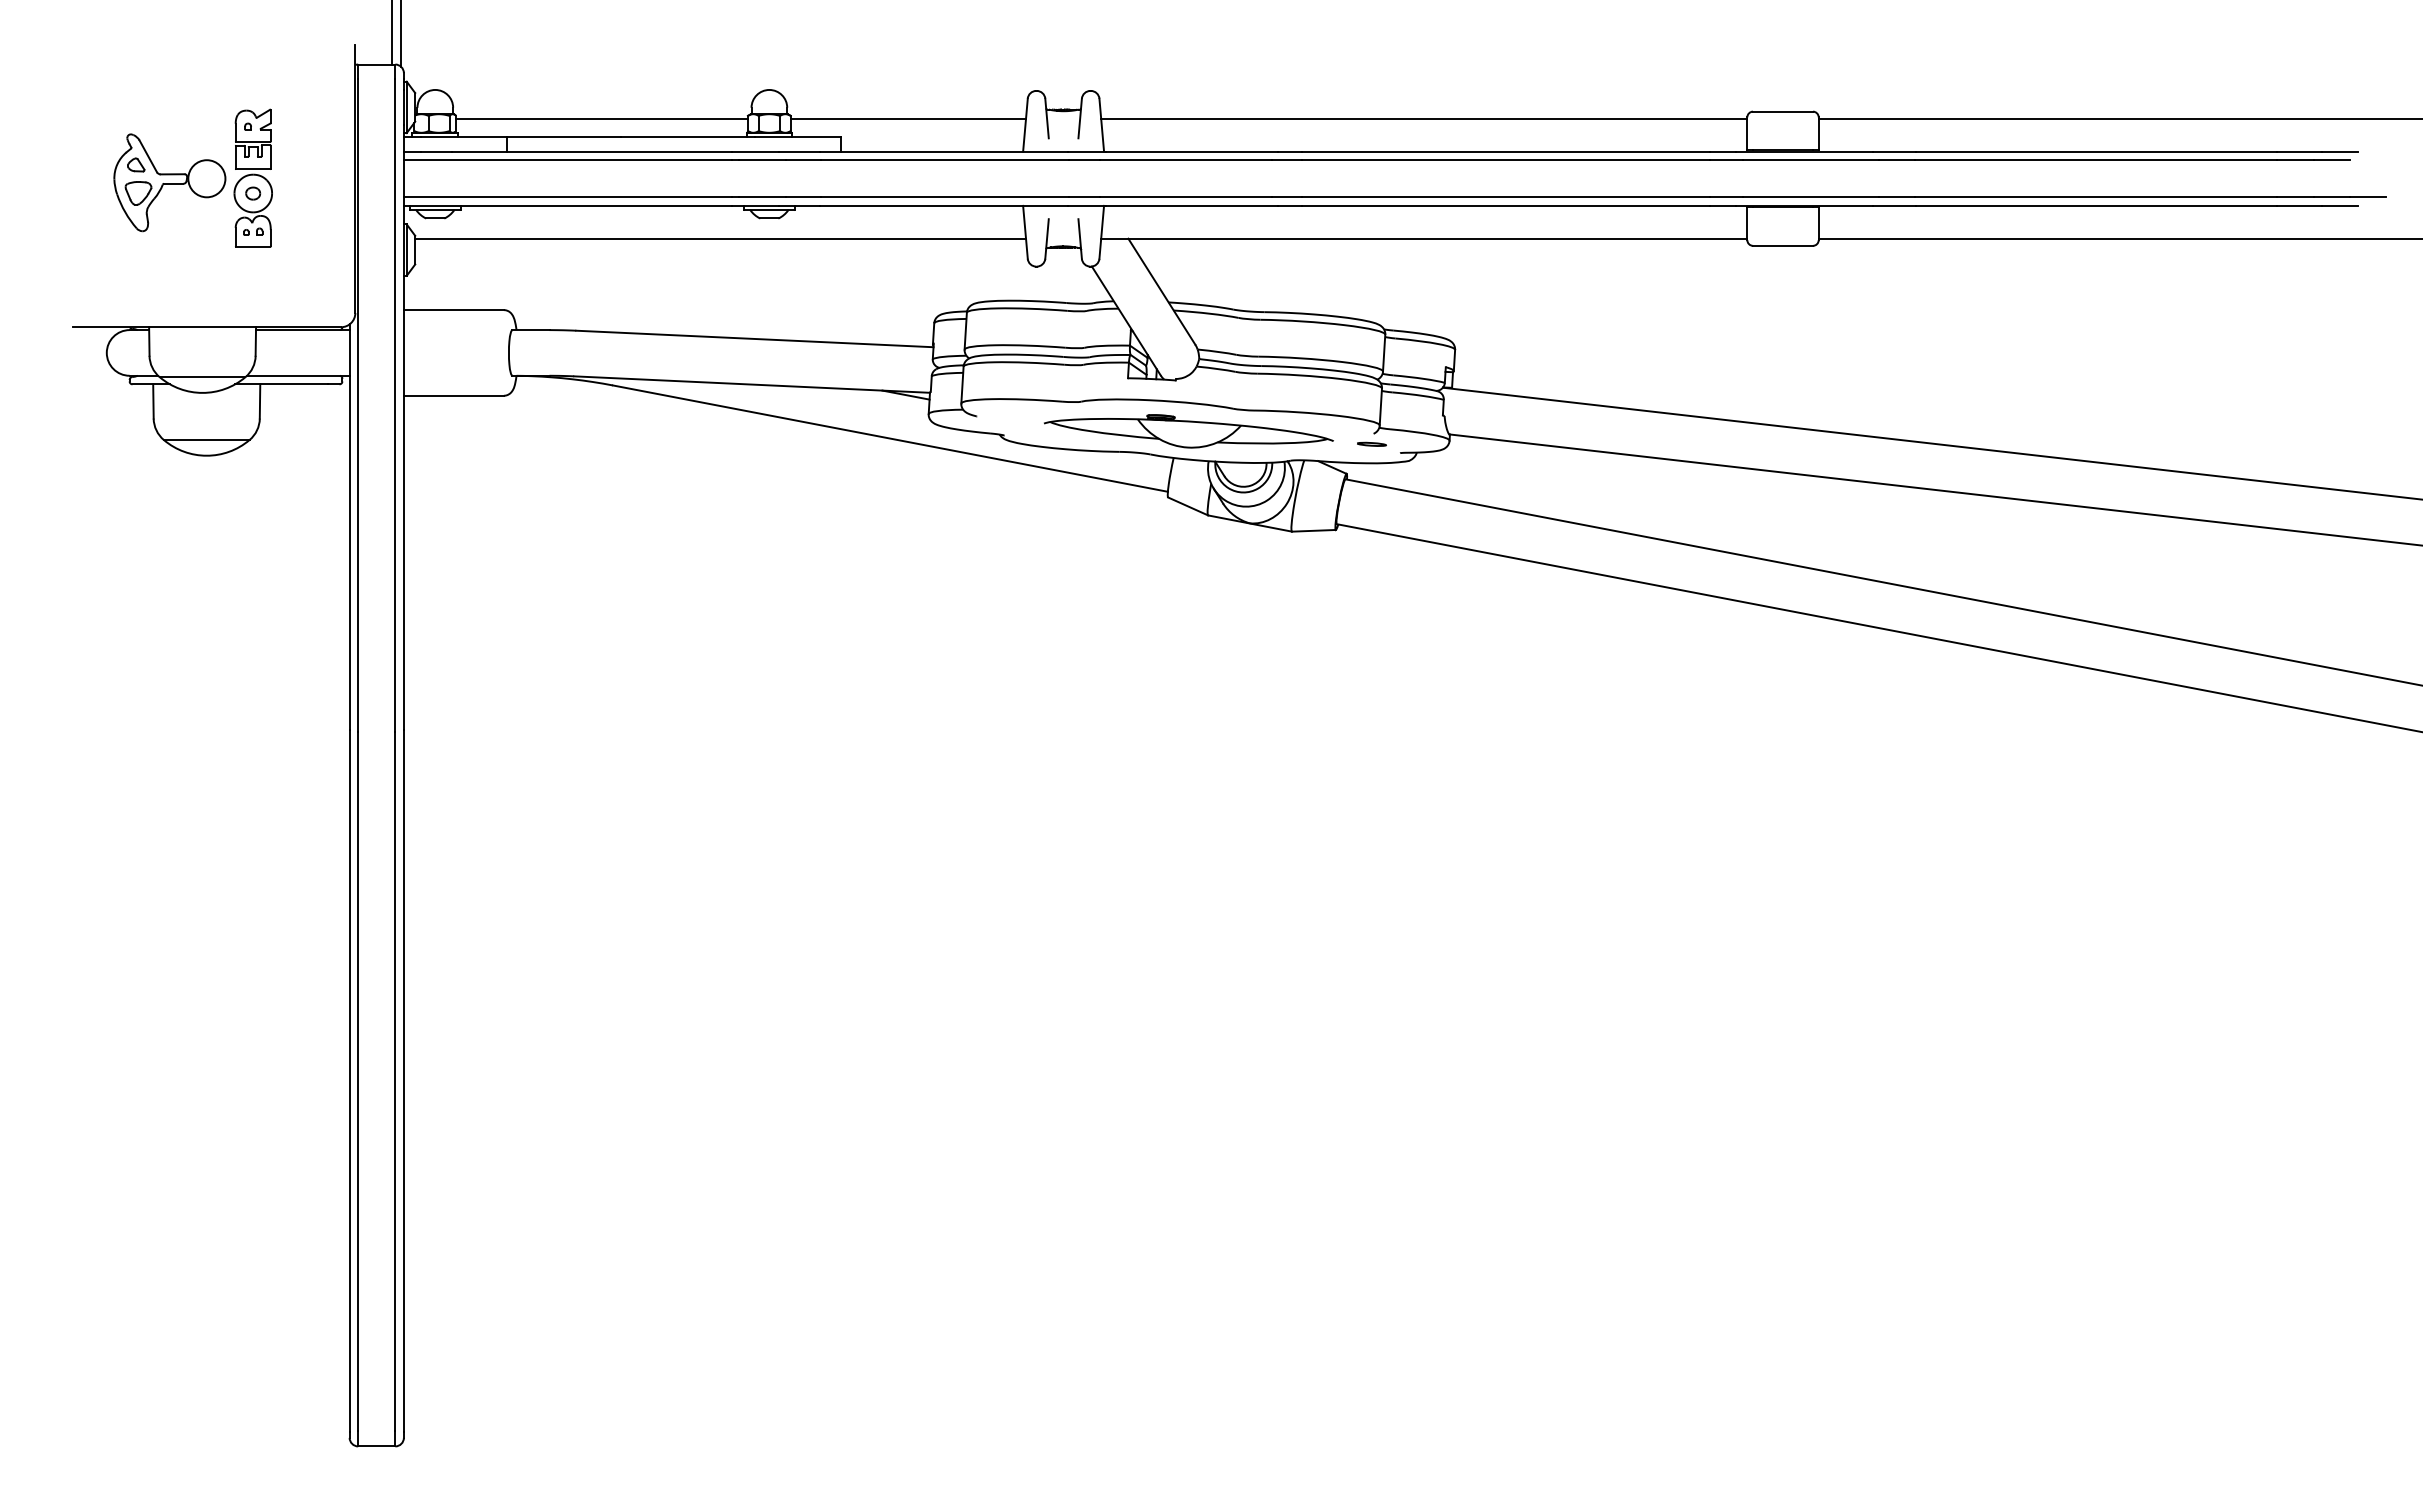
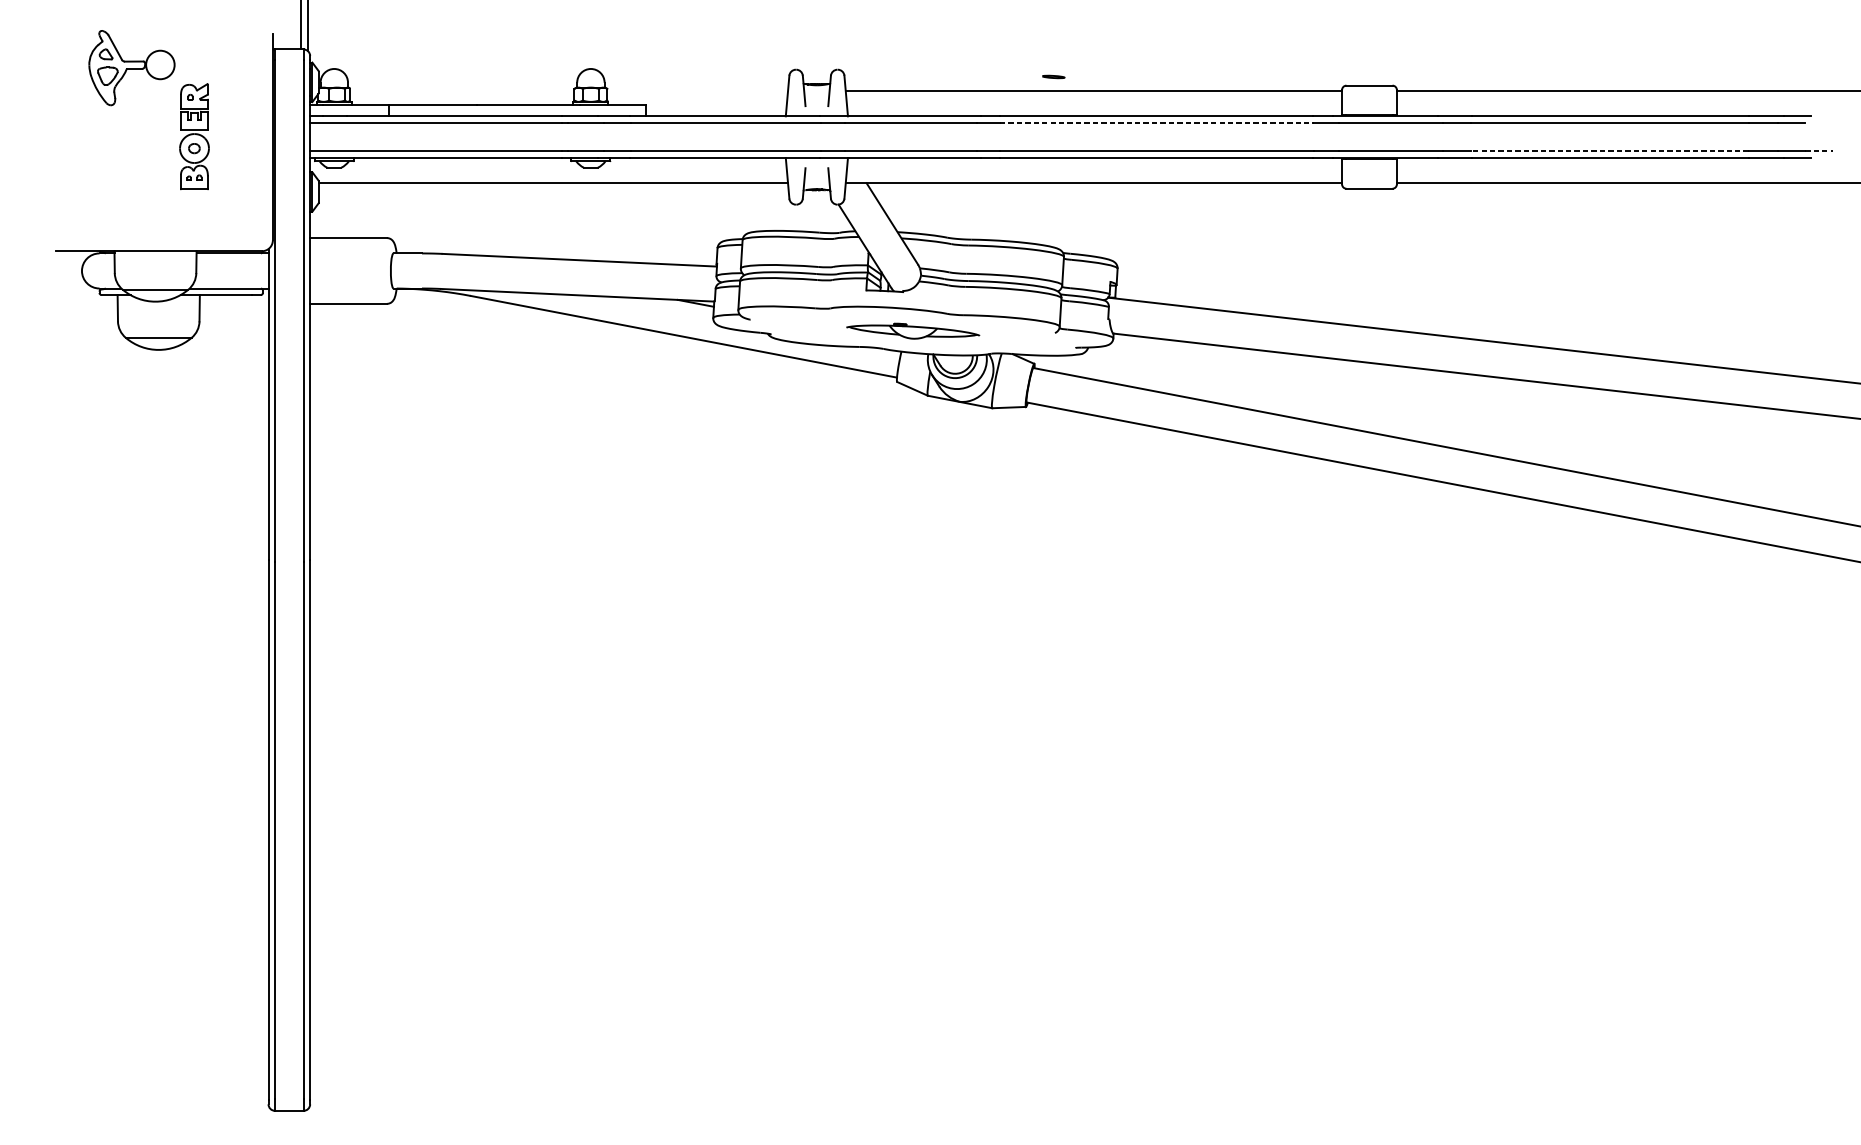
line: (601, 118) -> (461, 90), removed
line: (908, 118) -> (697, 90), removed
line: (1506, 160) -> (1157, 123), solid -> dashed
part: (169, 182) -> (131, 67), moved
line: (2096, 197) -> (1610, 151), solid -> dashed
line: (2368, 197) -> (1819, 151), solid -> dashed
part: (1188, 431) -> (912, 331), size x0.6
part: (1371, 443) -> (1053, 76), moved

